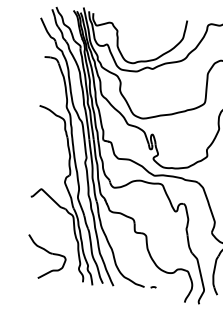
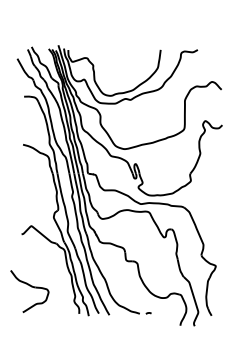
part: (46, 257) -> (29, 291), moved

